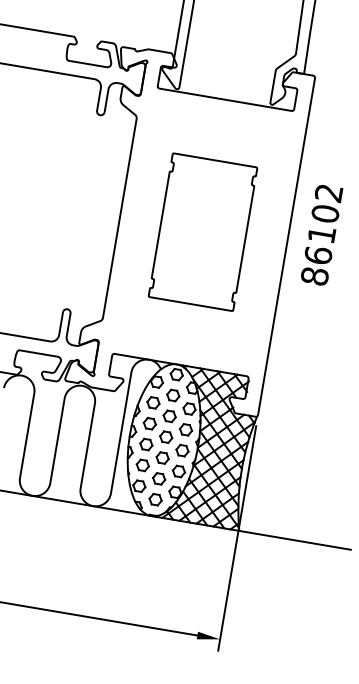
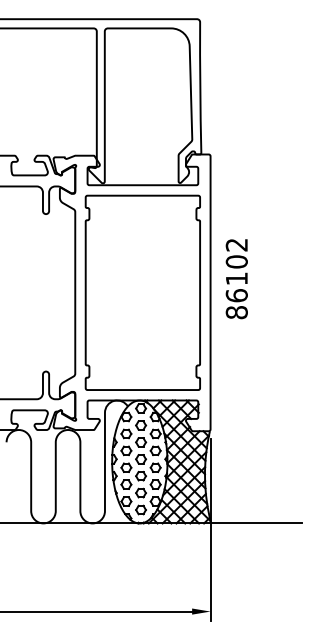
part: (202, 231) -> (142, 292), size x1.67

